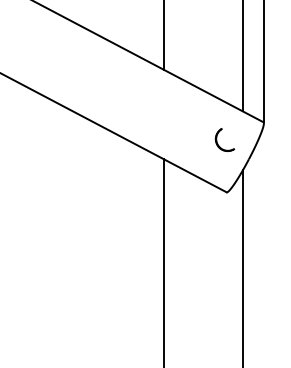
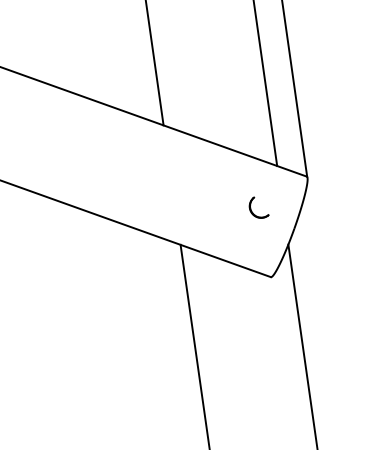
part: (224, 139) -> (257, 206), size x0.71

